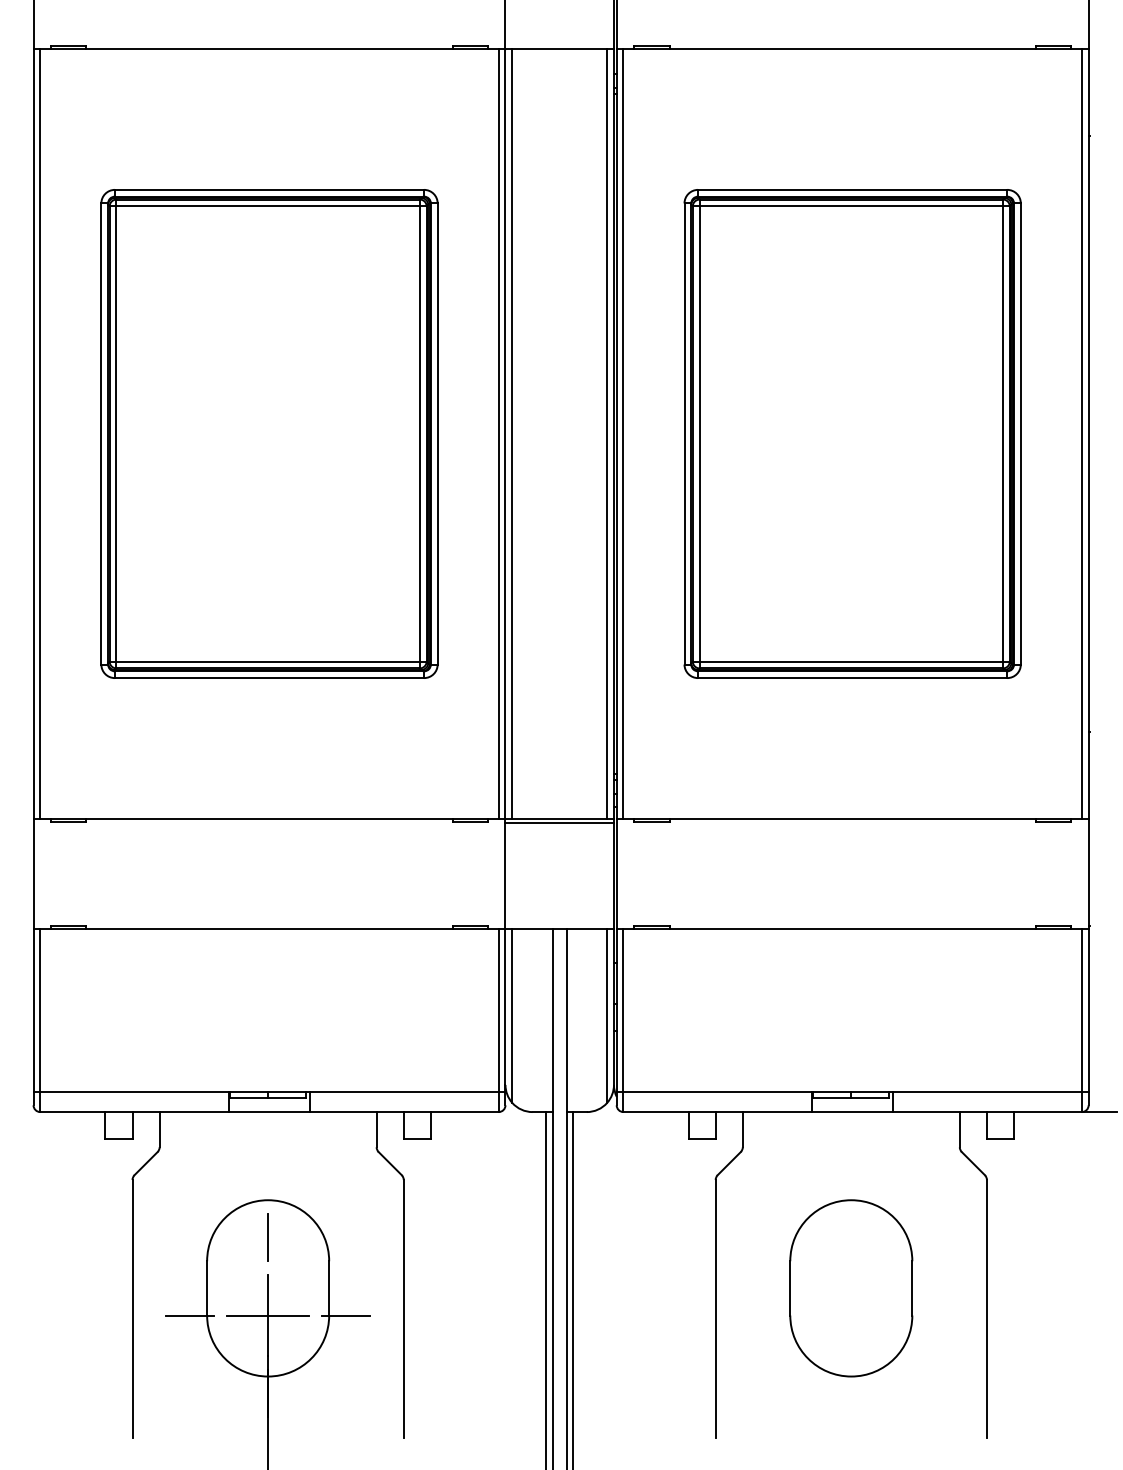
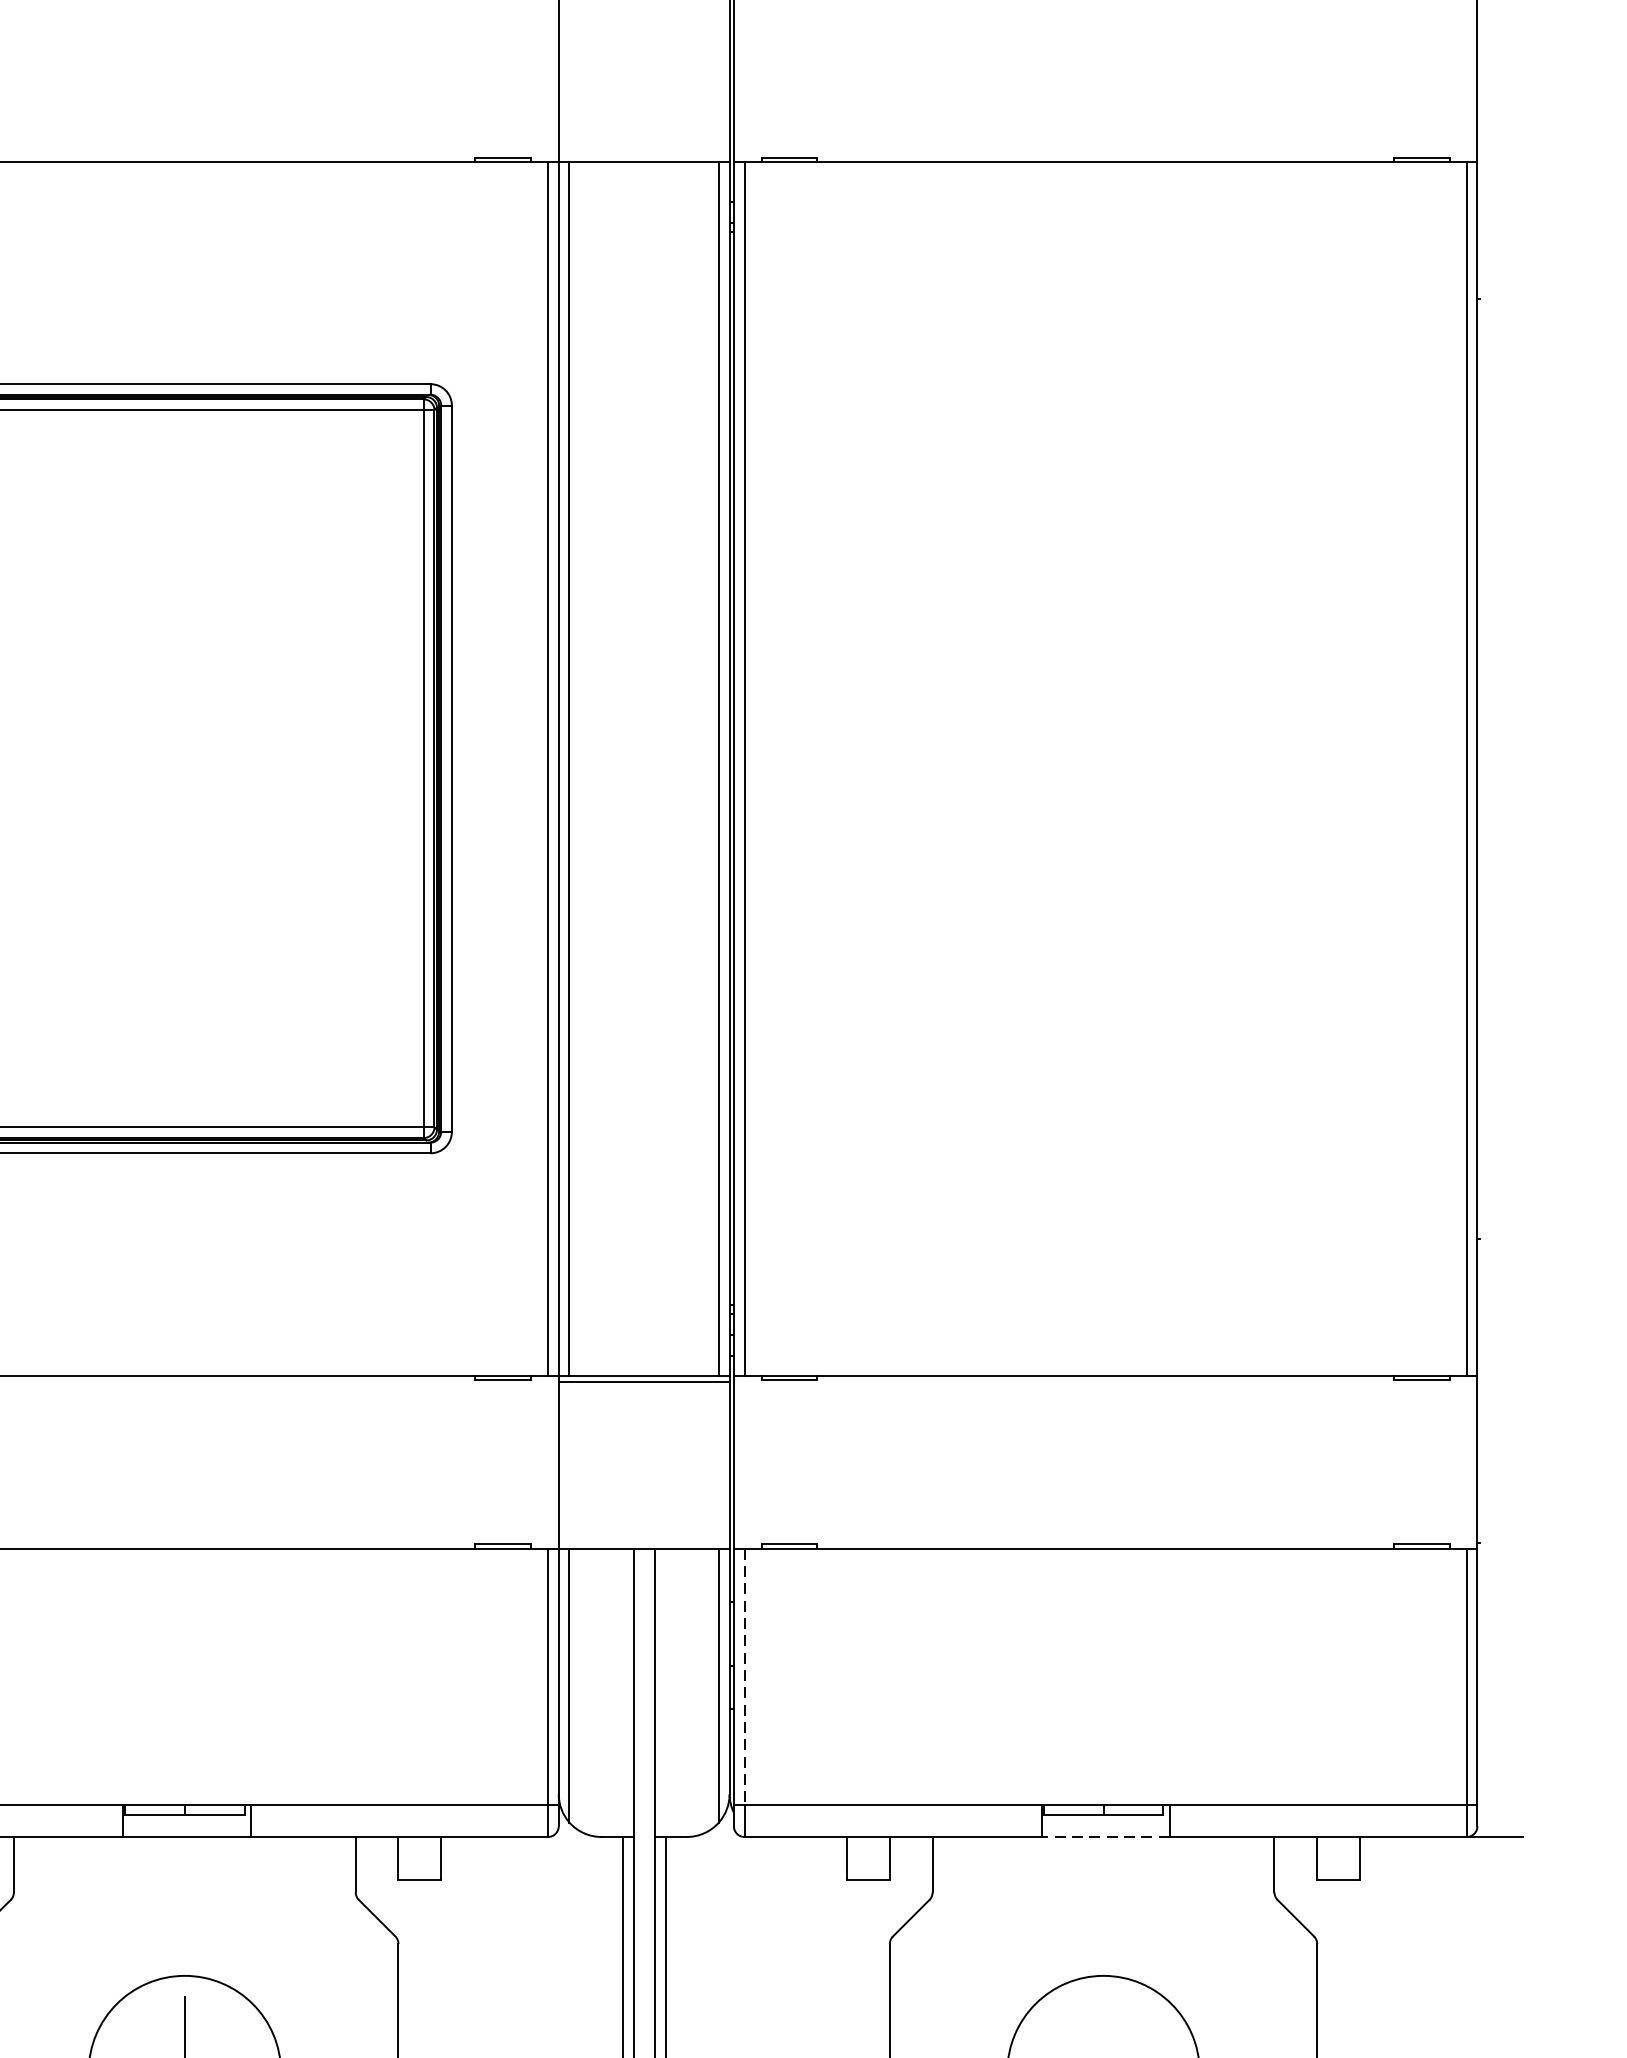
part: (852, 433) -> (1105, 767), removed
line: (623, 1010) -> (744, 1676), solid -> dashed
line: (852, 1112) -> (1105, 1837), solid -> dashed

